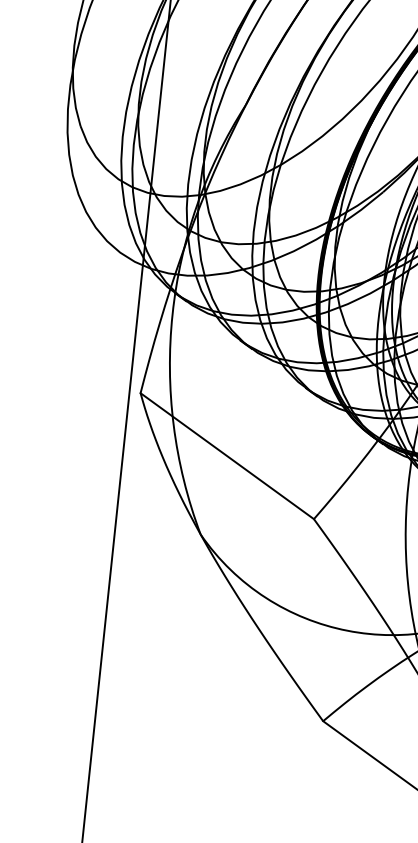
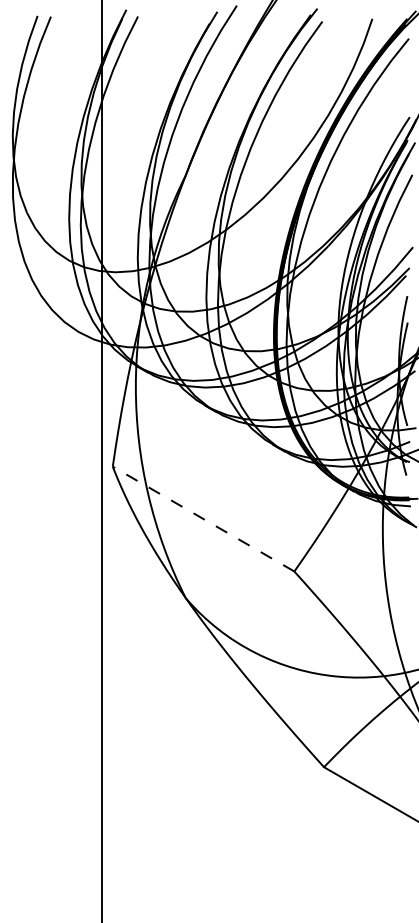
line: (227, 456) -> (203, 519), solid -> dashed

